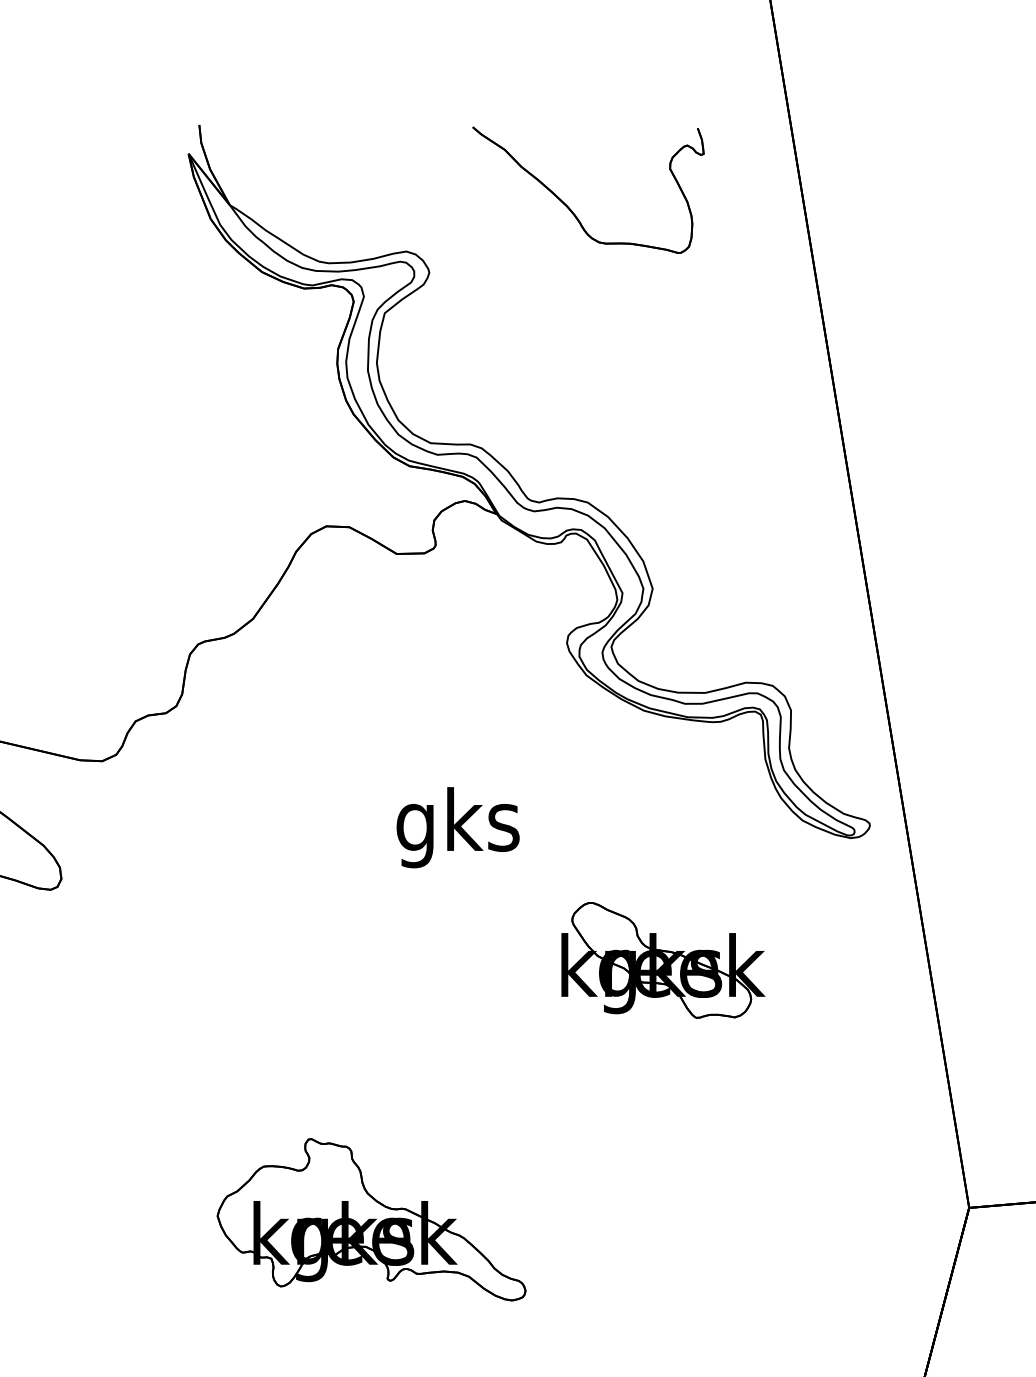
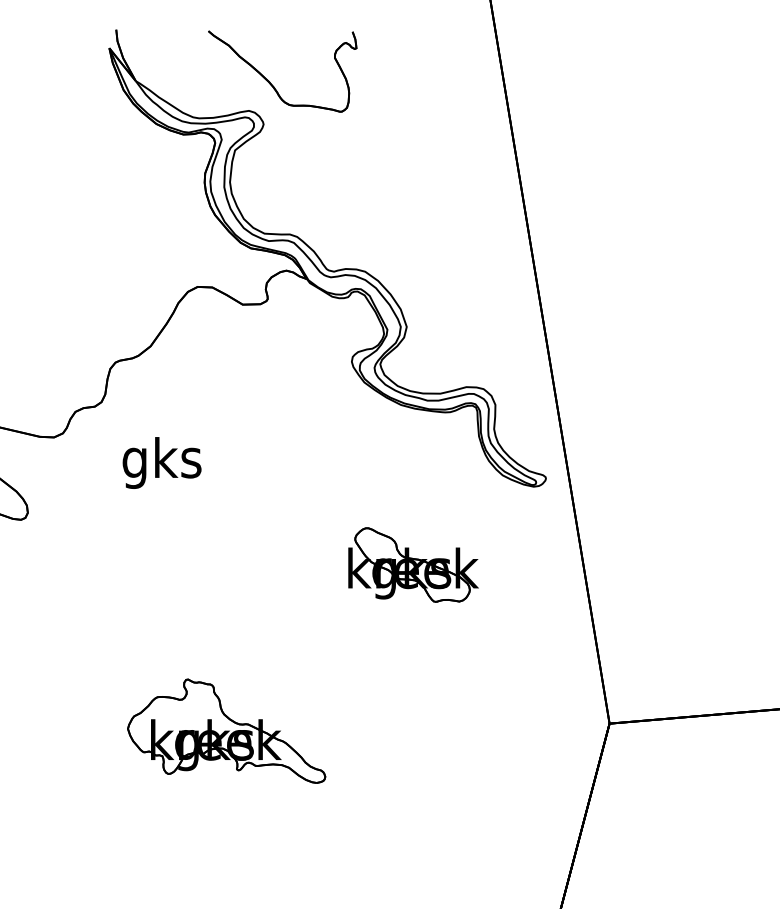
part: (568, 204) -> (269, 80), moved
text: (457, 826) -> (161, 462), moved

